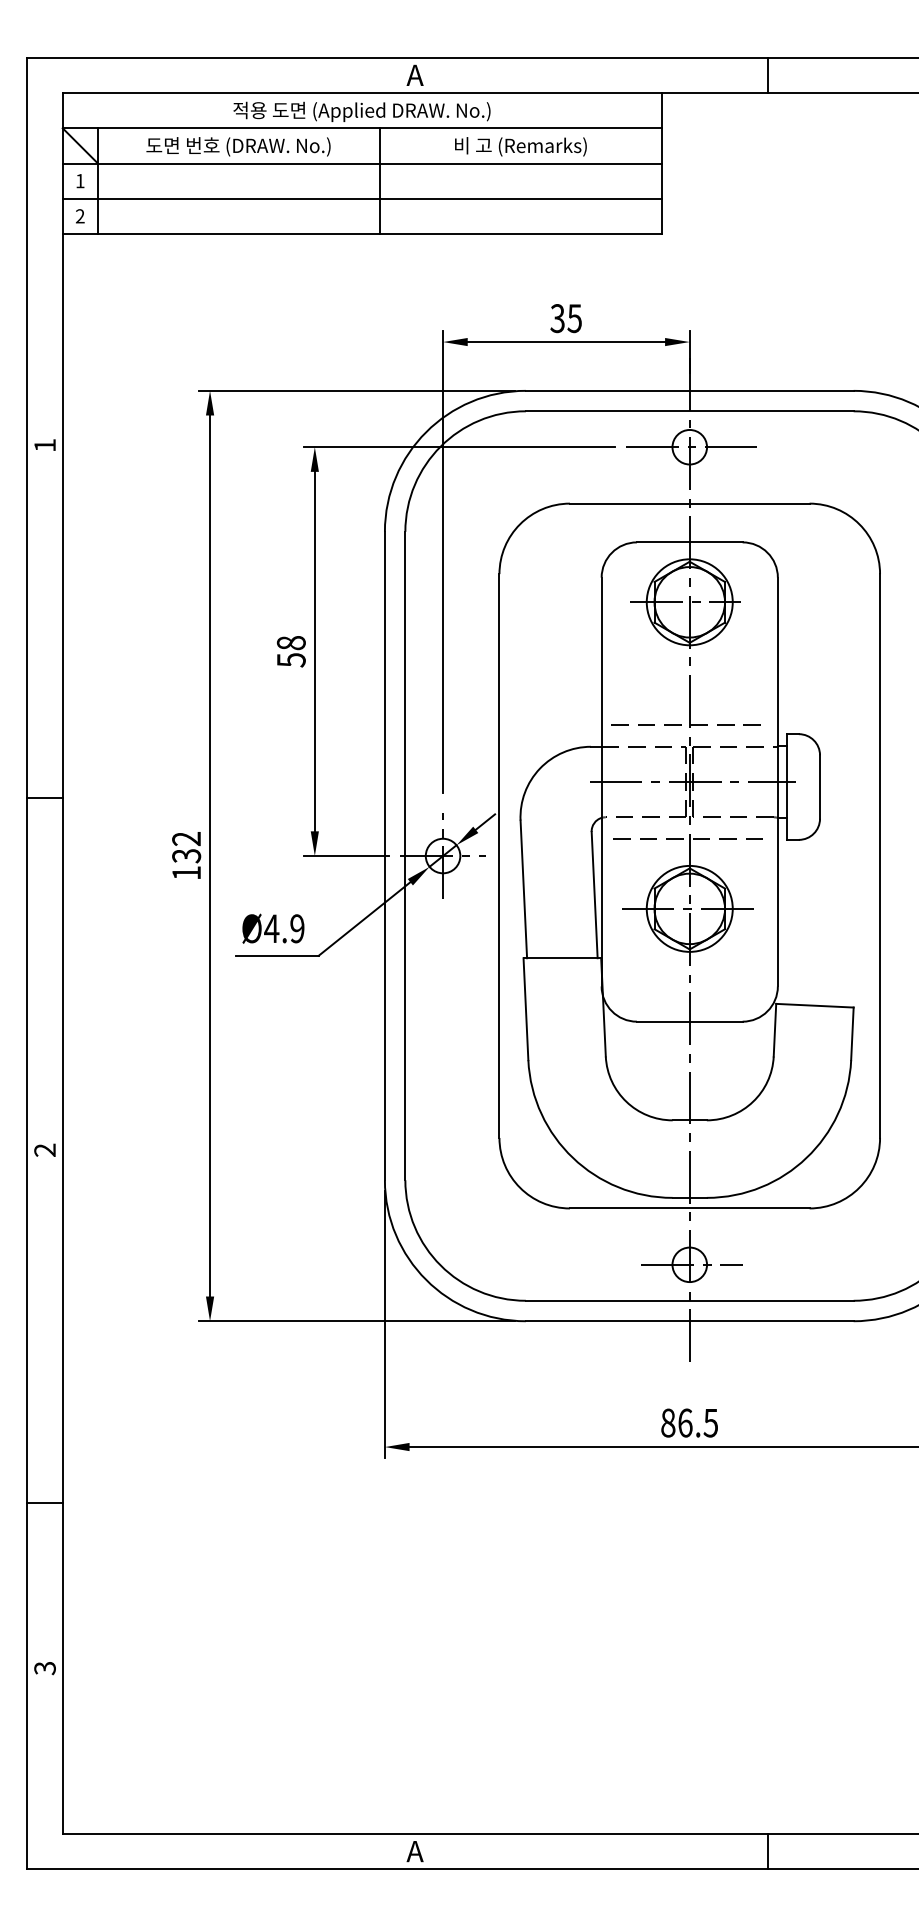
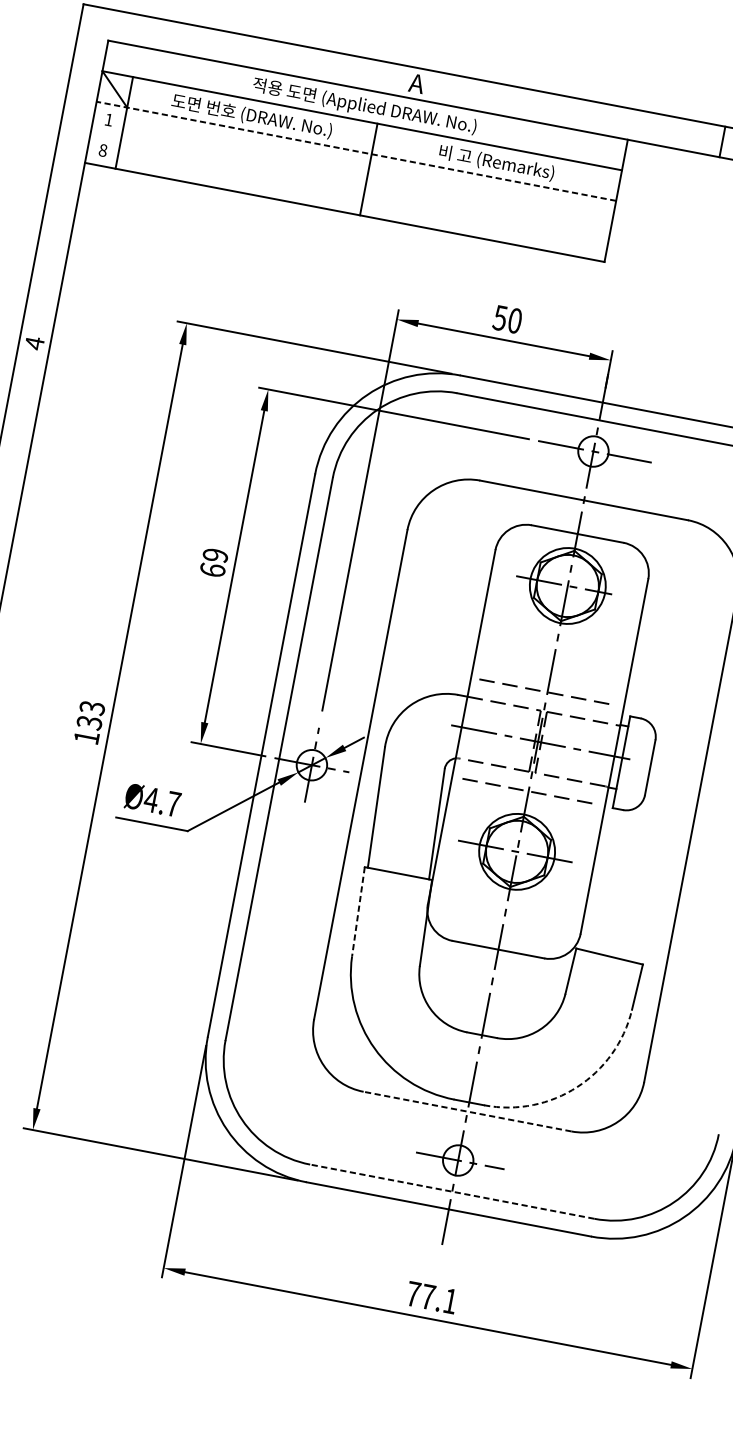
line: (362, 163) -> (356, 151), solid -> dashed
line: (361, 198) -> (349, 181), removed
text: (80, 216) -> (103, 150), 2 -> 8
text: (566, 318) -> (507, 319), 35 -> 50
text: (44, 445) -> (34, 343), 1 -> 4
text: (290, 651) -> (213, 562), 58 -> 69
text: (186, 839) -> (92, 708), 132 -> 133
text: (297, 928) -> (173, 803), Ø4.9 -> Ø4.7
line: (525, 1009) -> (358, 911), solid -> dashed
arc: (806, 1157) -> (577, 1086), solid -> dashed
line: (689, 1208) -> (467, 1111), solid -> dashed
line: (689, 1300) -> (452, 1191), solid -> dashed
text: (689, 1422) -> (431, 1297), 86.5 -> 77.1

